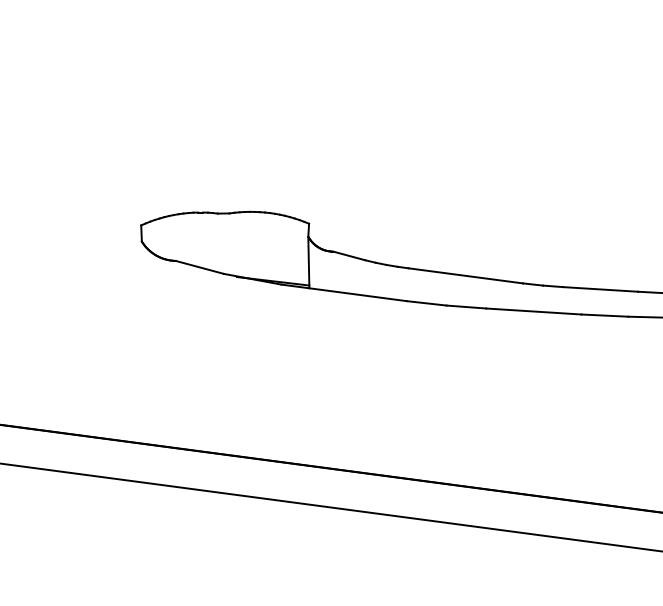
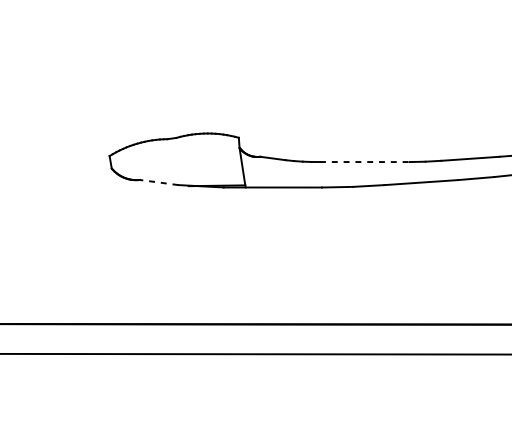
line: (199, 267) -> (158, 182), solid -> dashed
line: (465, 275) -> (364, 161), solid -> dashed

